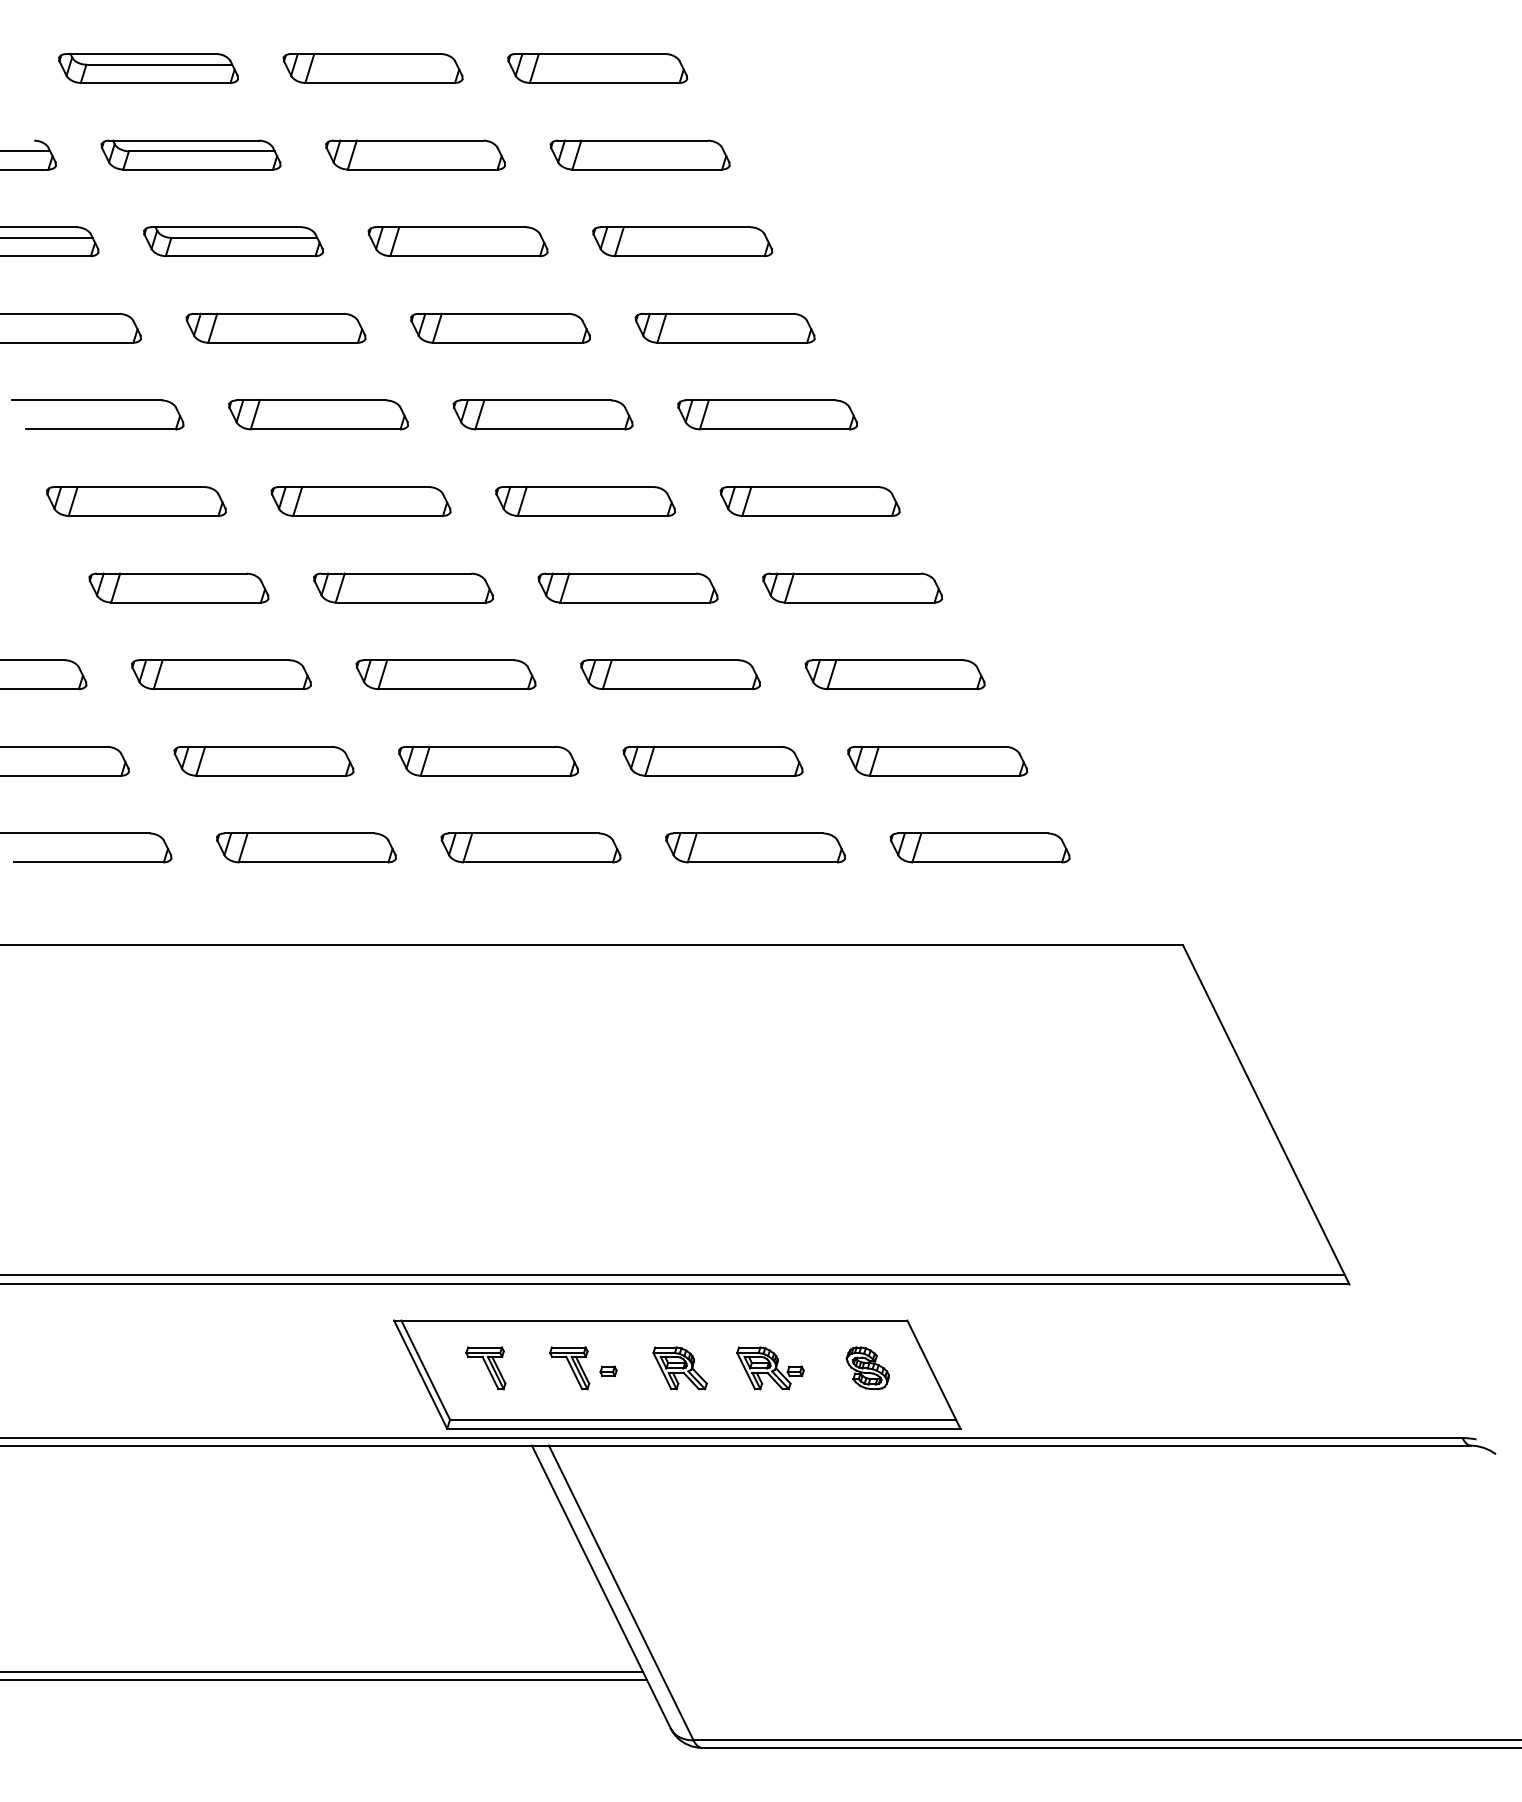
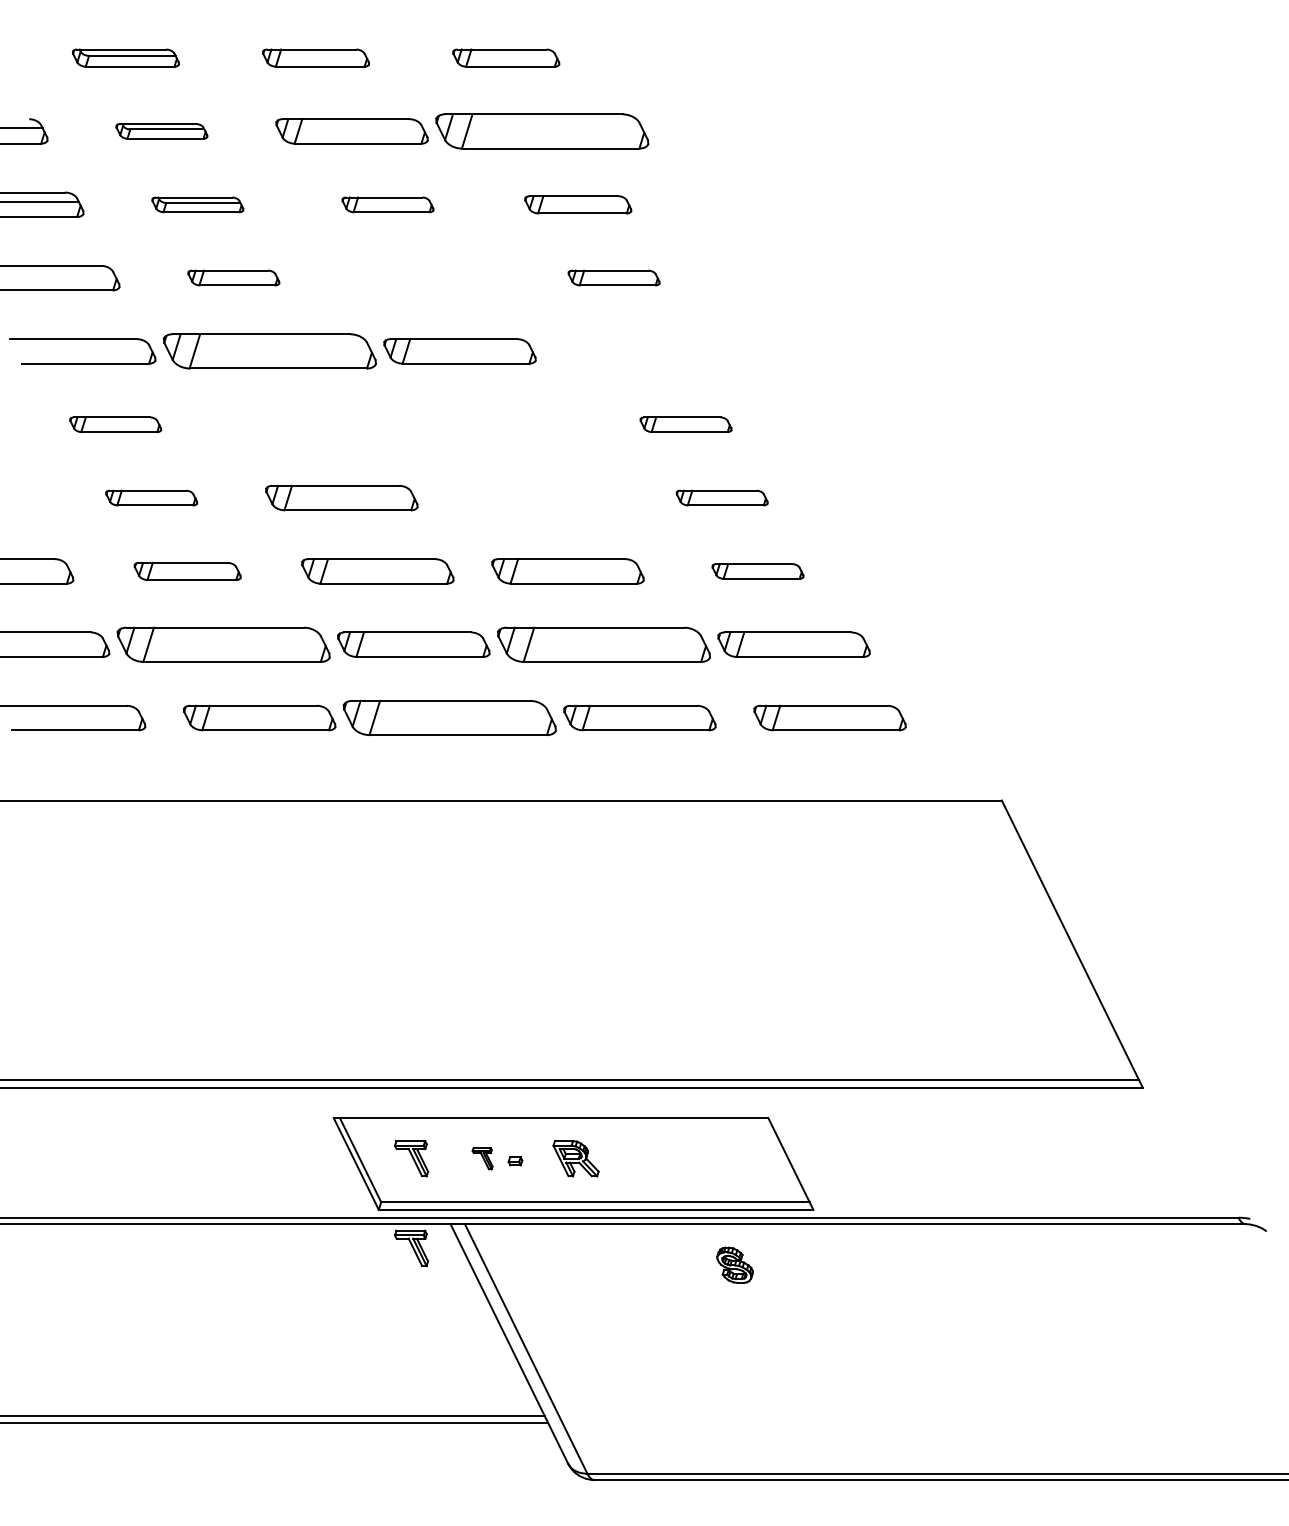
part: (148, 68) -> (125, 58), size x0.7
part: (372, 68) -> (315, 58), size x0.7
part: (597, 68) -> (506, 58), size x0.7
part: (190, 154) -> (161, 130), size x0.6
part: (639, 154) -> (541, 130), size x1.4
part: (233, 241) -> (197, 204), size x0.6
part: (457, 241) -> (387, 204), size x0.6
part: (682, 241) -> (578, 204), size x0.7
part: (275, 327) -> (233, 277), size x0.6
part: (500, 327) -> (423, 277), removed
part: (724, 327) -> (613, 277), size x0.6
part: (318, 414) -> (269, 351), size x1.4
part: (767, 414) -> (650, 351), removed
part: (136, 501) -> (115, 424), size x0.6
part: (360, 501) -> (305, 424), removed
part: (585, 501) -> (495, 424), removed
part: (809, 501) -> (685, 424), size x0.6
part: (178, 587) -> (151, 497), size x0.6
part: (627, 587) -> (531, 497), removed
part: (852, 587) -> (721, 497), size x0.6
part: (221, 674) -> (187, 571), size x0.7
part: (894, 674) -> (757, 571), size x0.6
part: (263, 760) -> (223, 644), size x1.4
part: (712, 760) -> (603, 644), size x1.4
part: (530, 847) -> (449, 717), size x1.4
part: (867, 1367) -> (734, 1264), moved
part: (569, 1368) -> (482, 1158), size x0.6
part: (770, 1368) -> (652, 1158), removed
part: (485, 1474) -> (411, 1248), added

